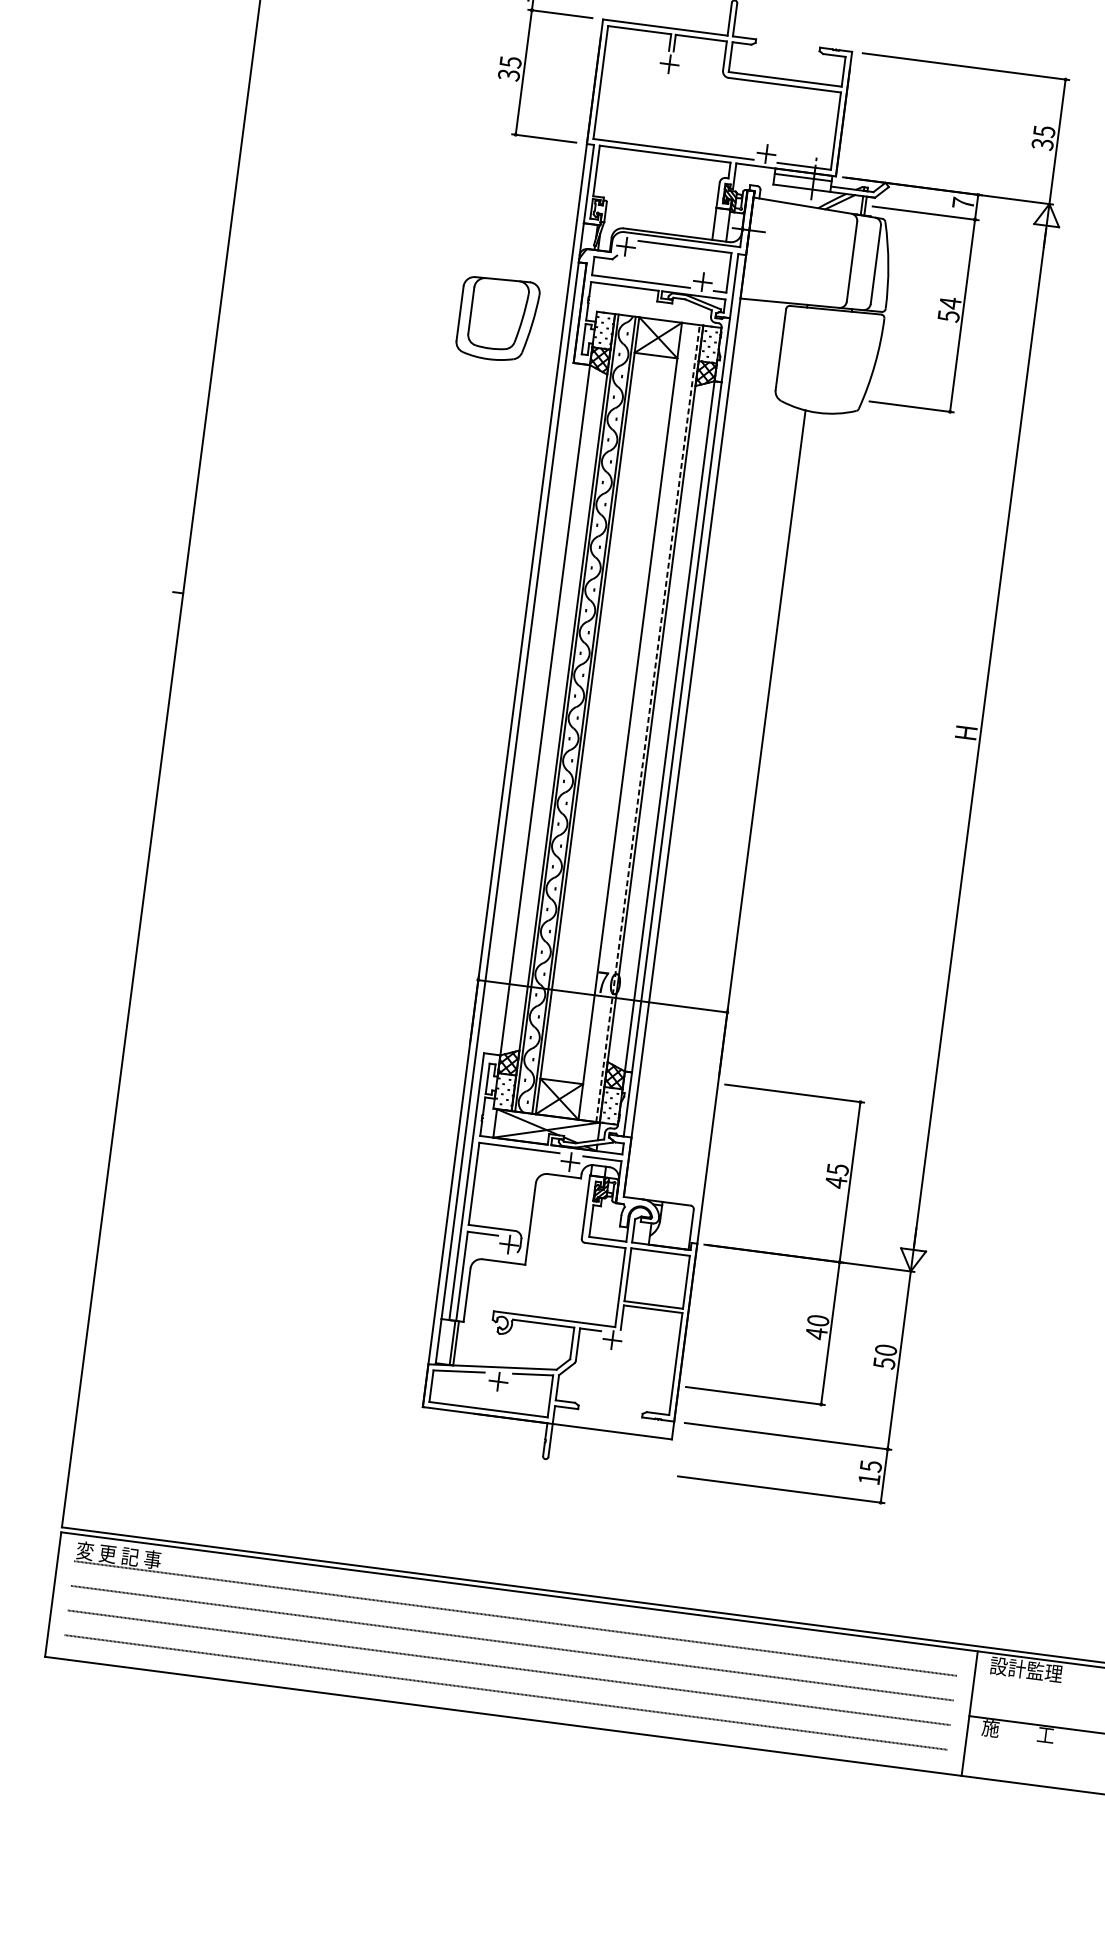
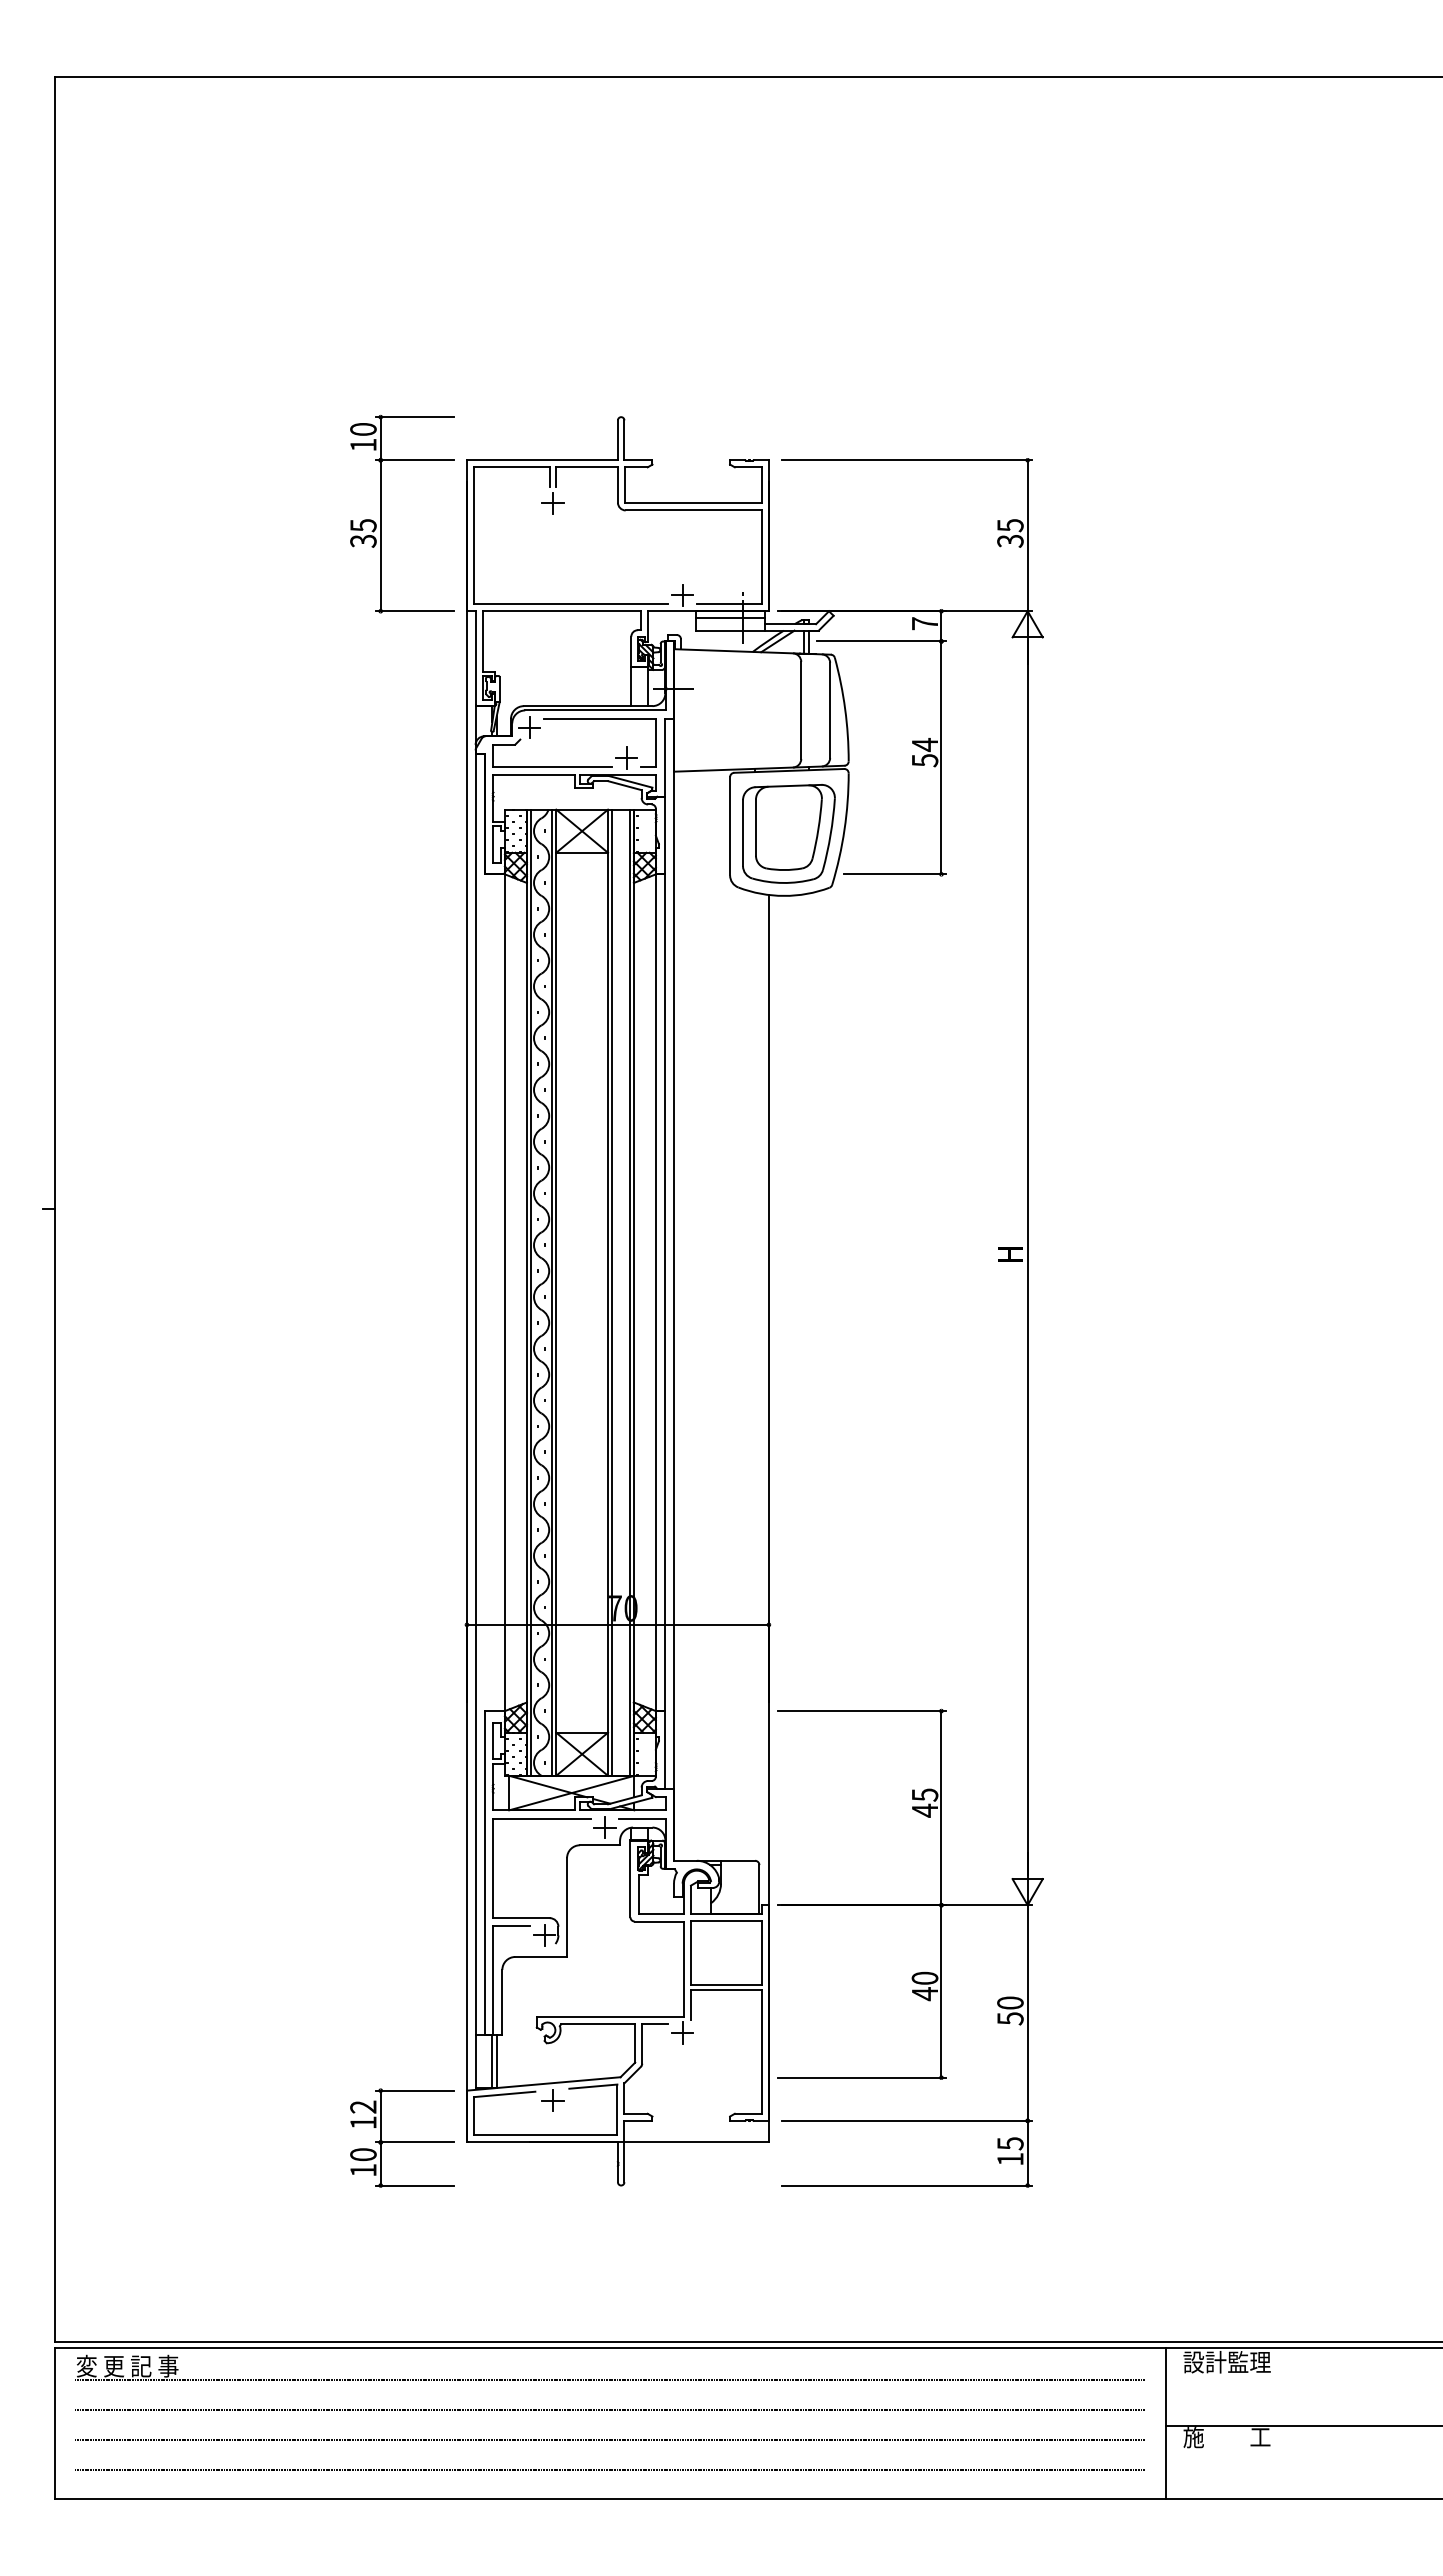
part: (497, 318) -> (788, 833), moved
line: (633, 721) -> (612, 1292), added
line: (647, 723) -> (629, 1292), dashed -> solid
part: (370, 1396) -> (402, 2137), added

